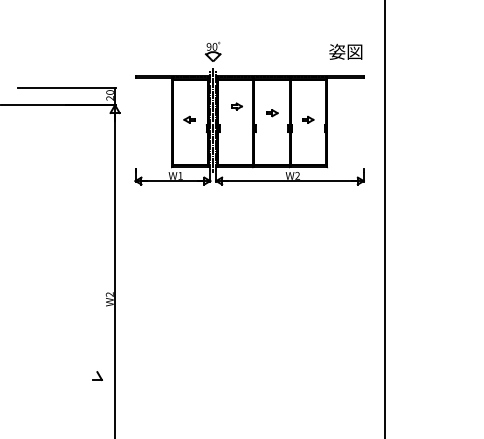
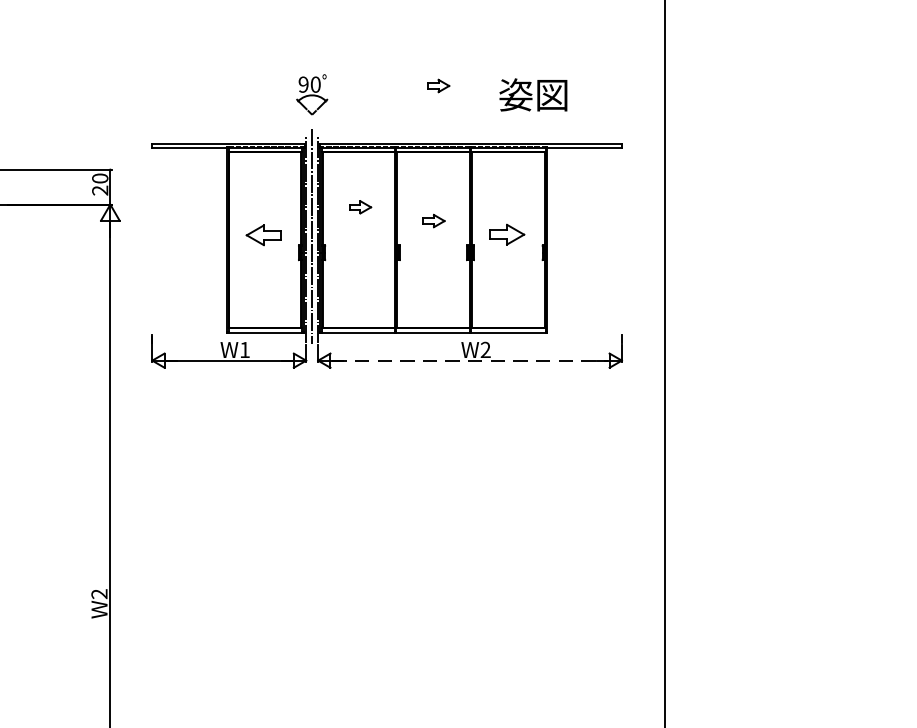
part: (274, 47) -> (438, 85), added
text: (345, 51) -> (532, 94), moved
part: (189, 119) -> (263, 234), size x1.6
part: (308, 119) -> (508, 234), size x1.6
line: (290, 181) -> (471, 361), solid -> dashed

